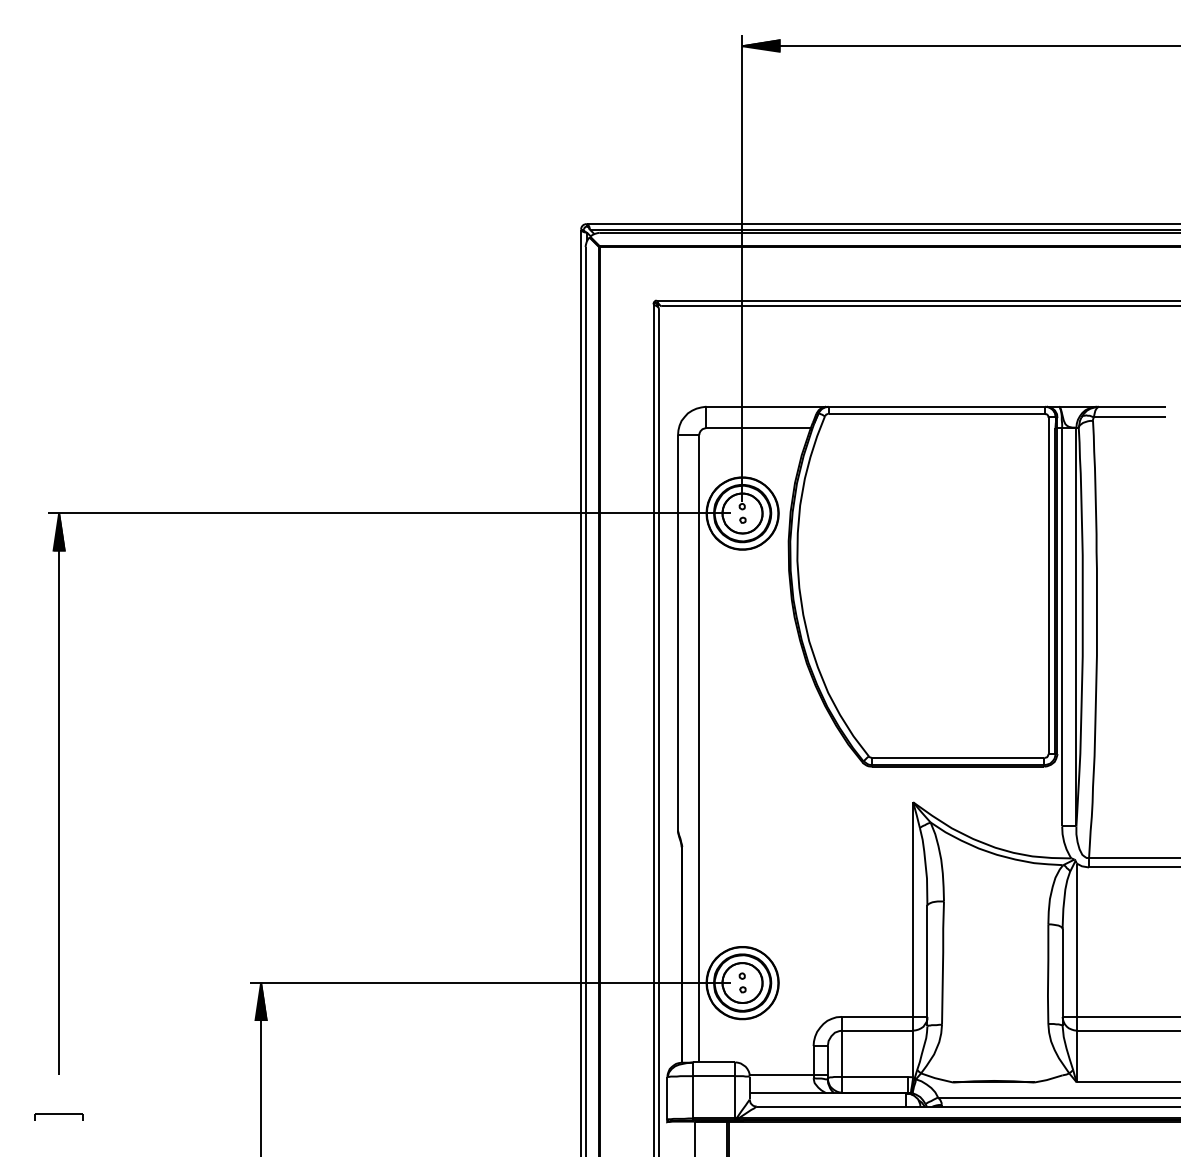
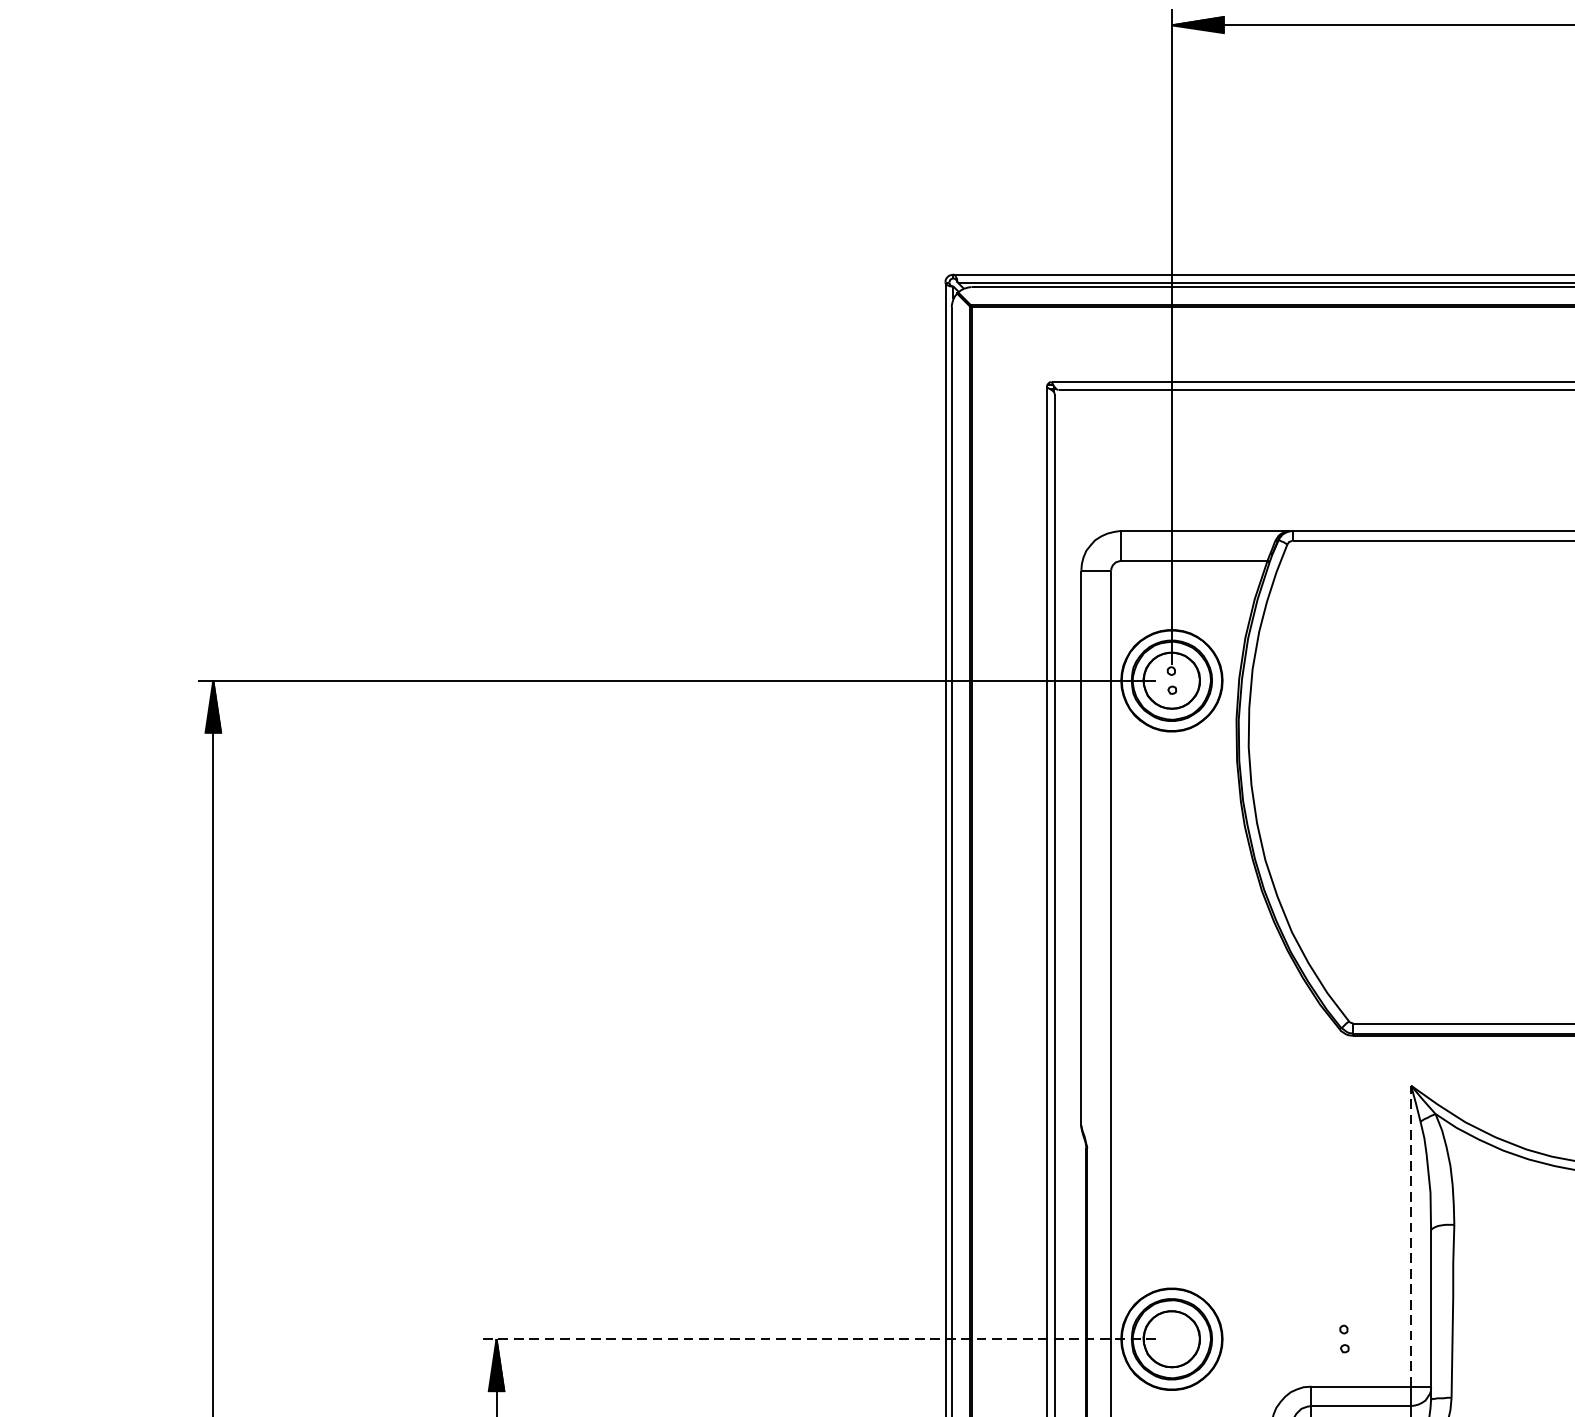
line: (913, 909) -> (1411, 1236), solid -> dashed
line: (490, 982) -> (818, 1338), solid -> dashed
part: (742, 982) -> (1344, 1338), moved

